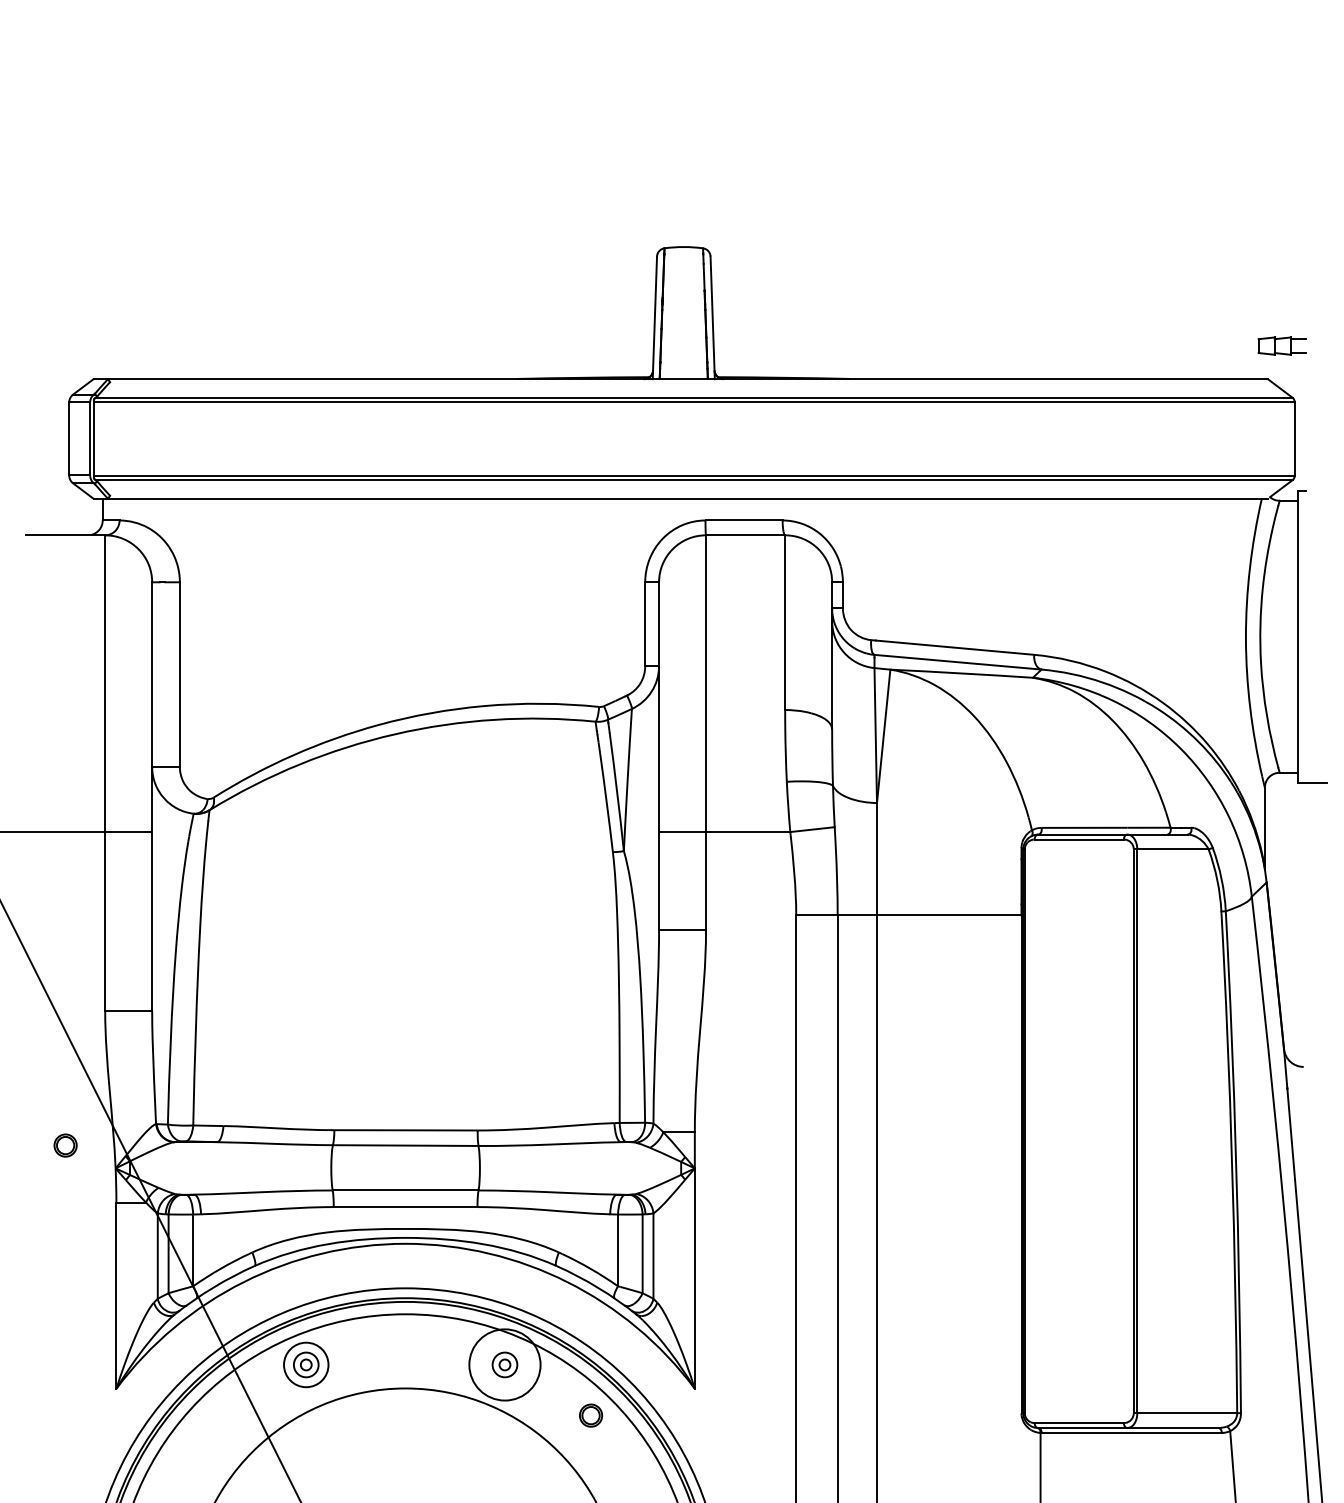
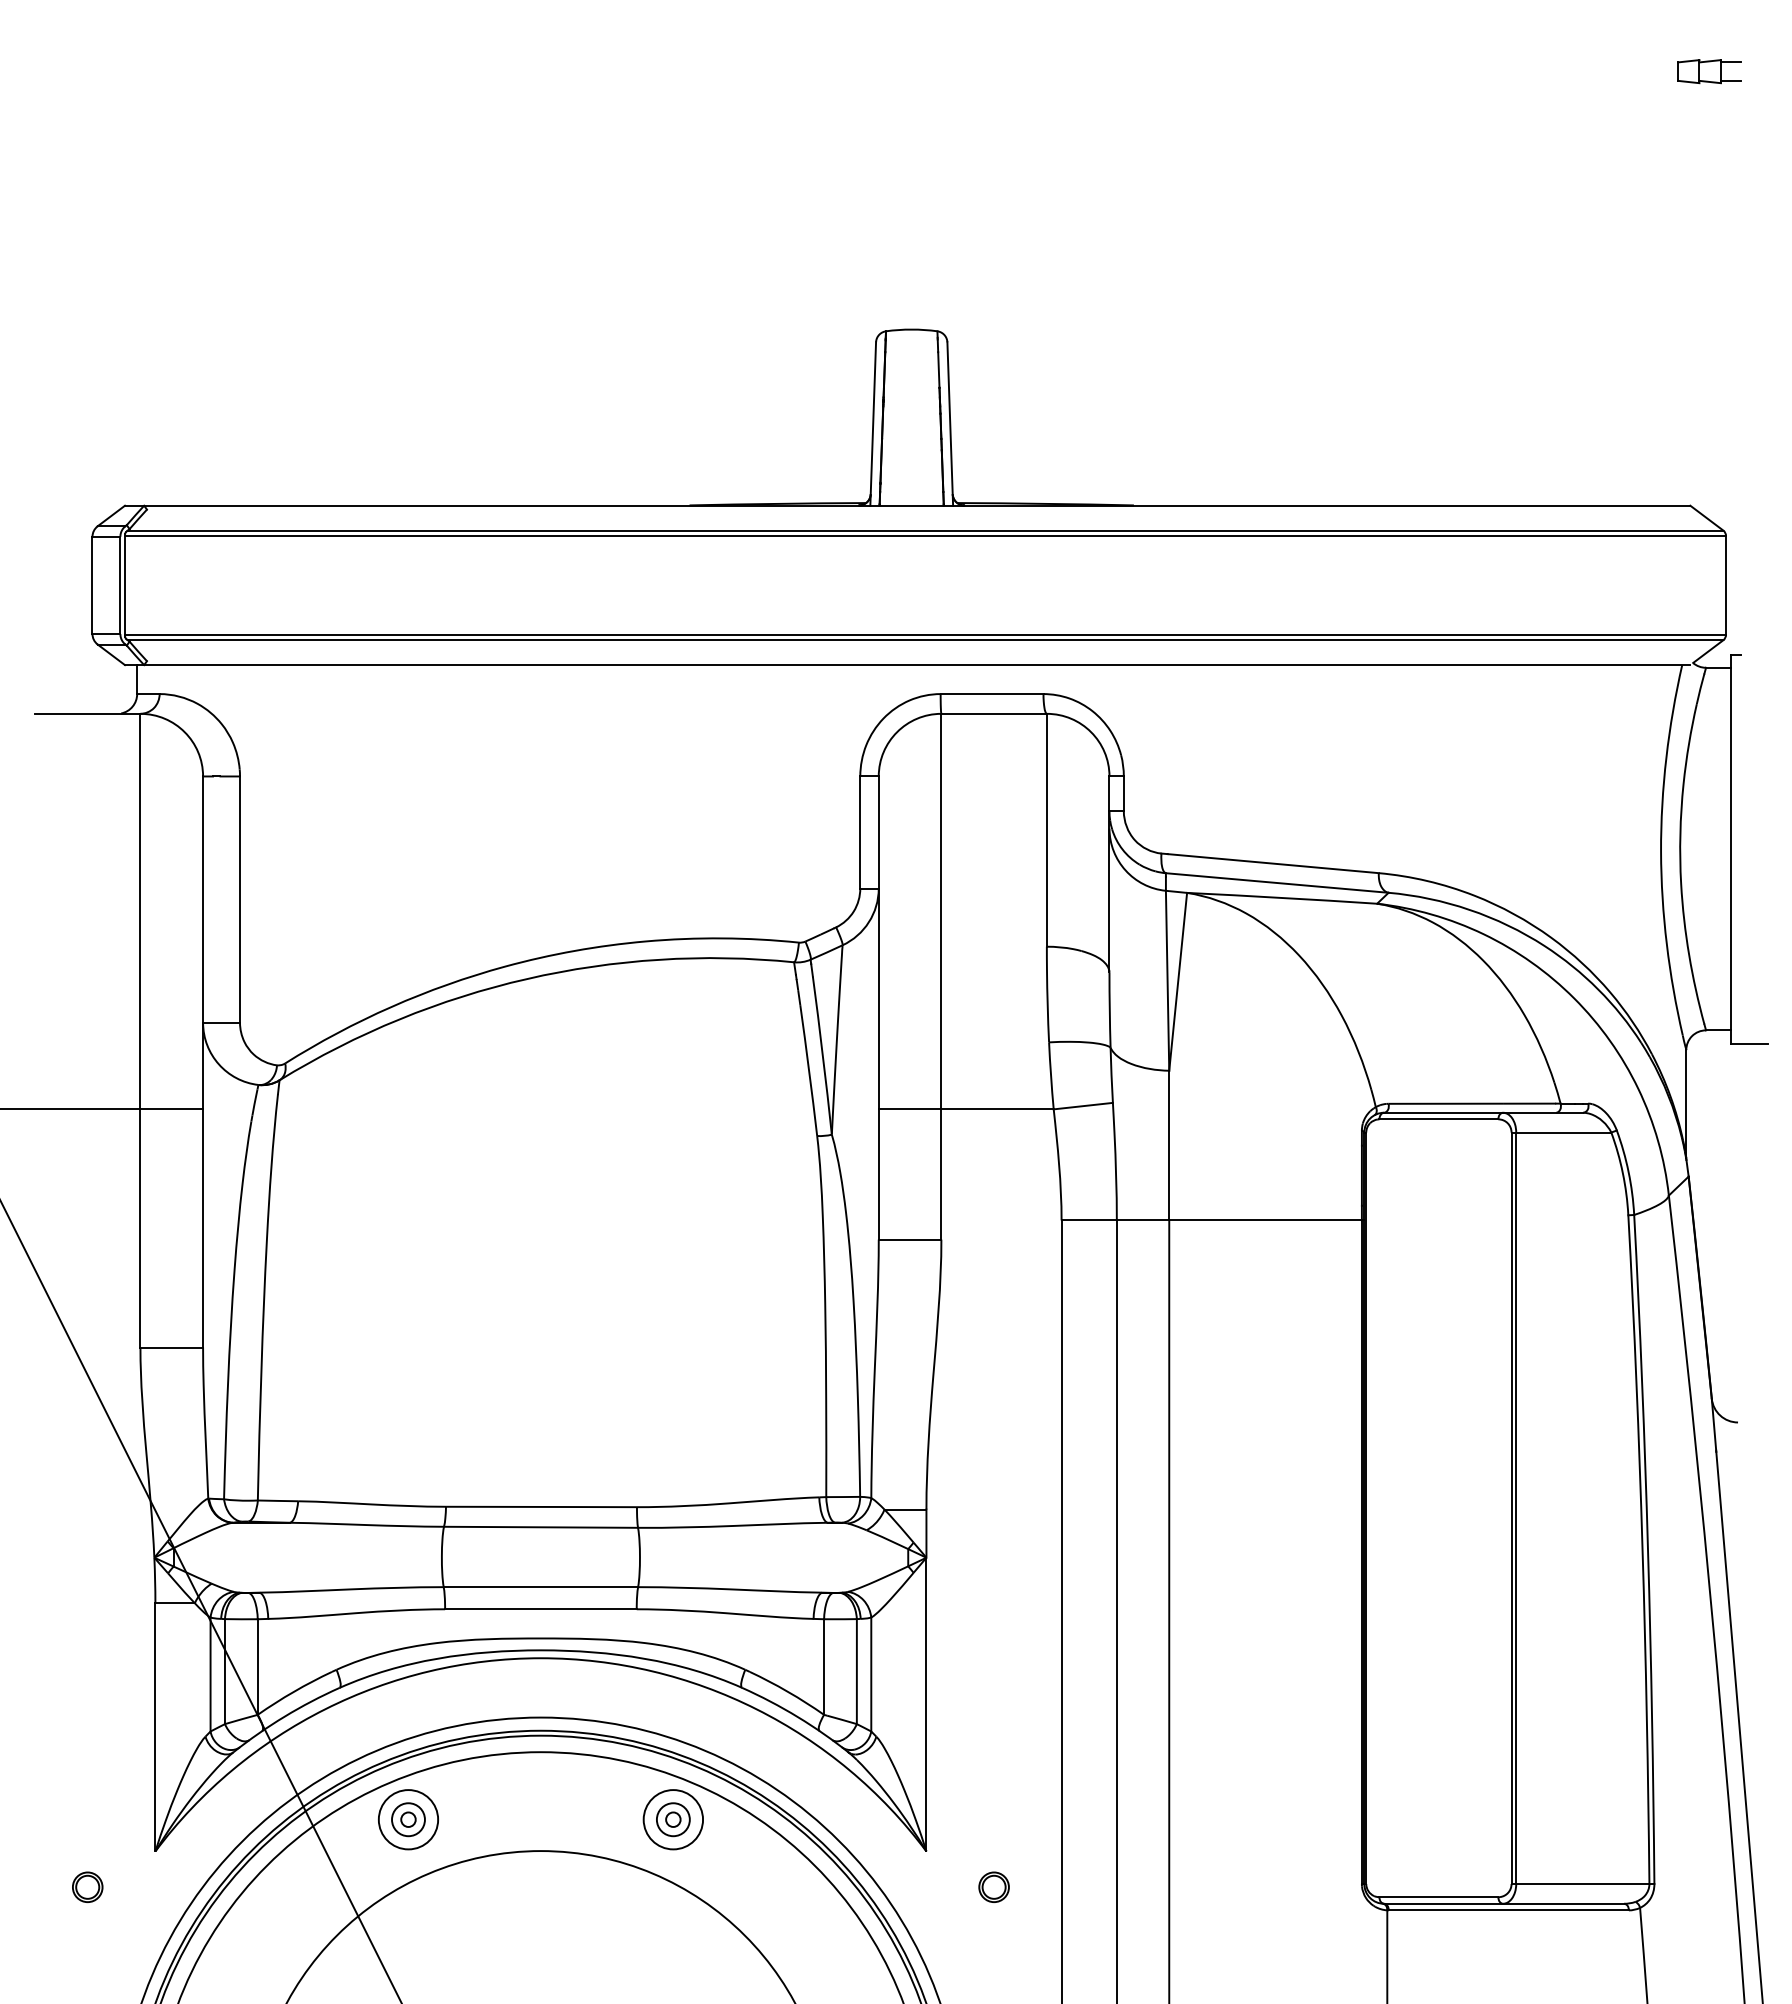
part: (1282, 346) -> (1709, 71), moved
part: (65, 1144) -> (87, 1886), moved
circle: (505, 1364) -> (673, 1819), size x0.62
part: (590, 1415) -> (993, 1886), moved

